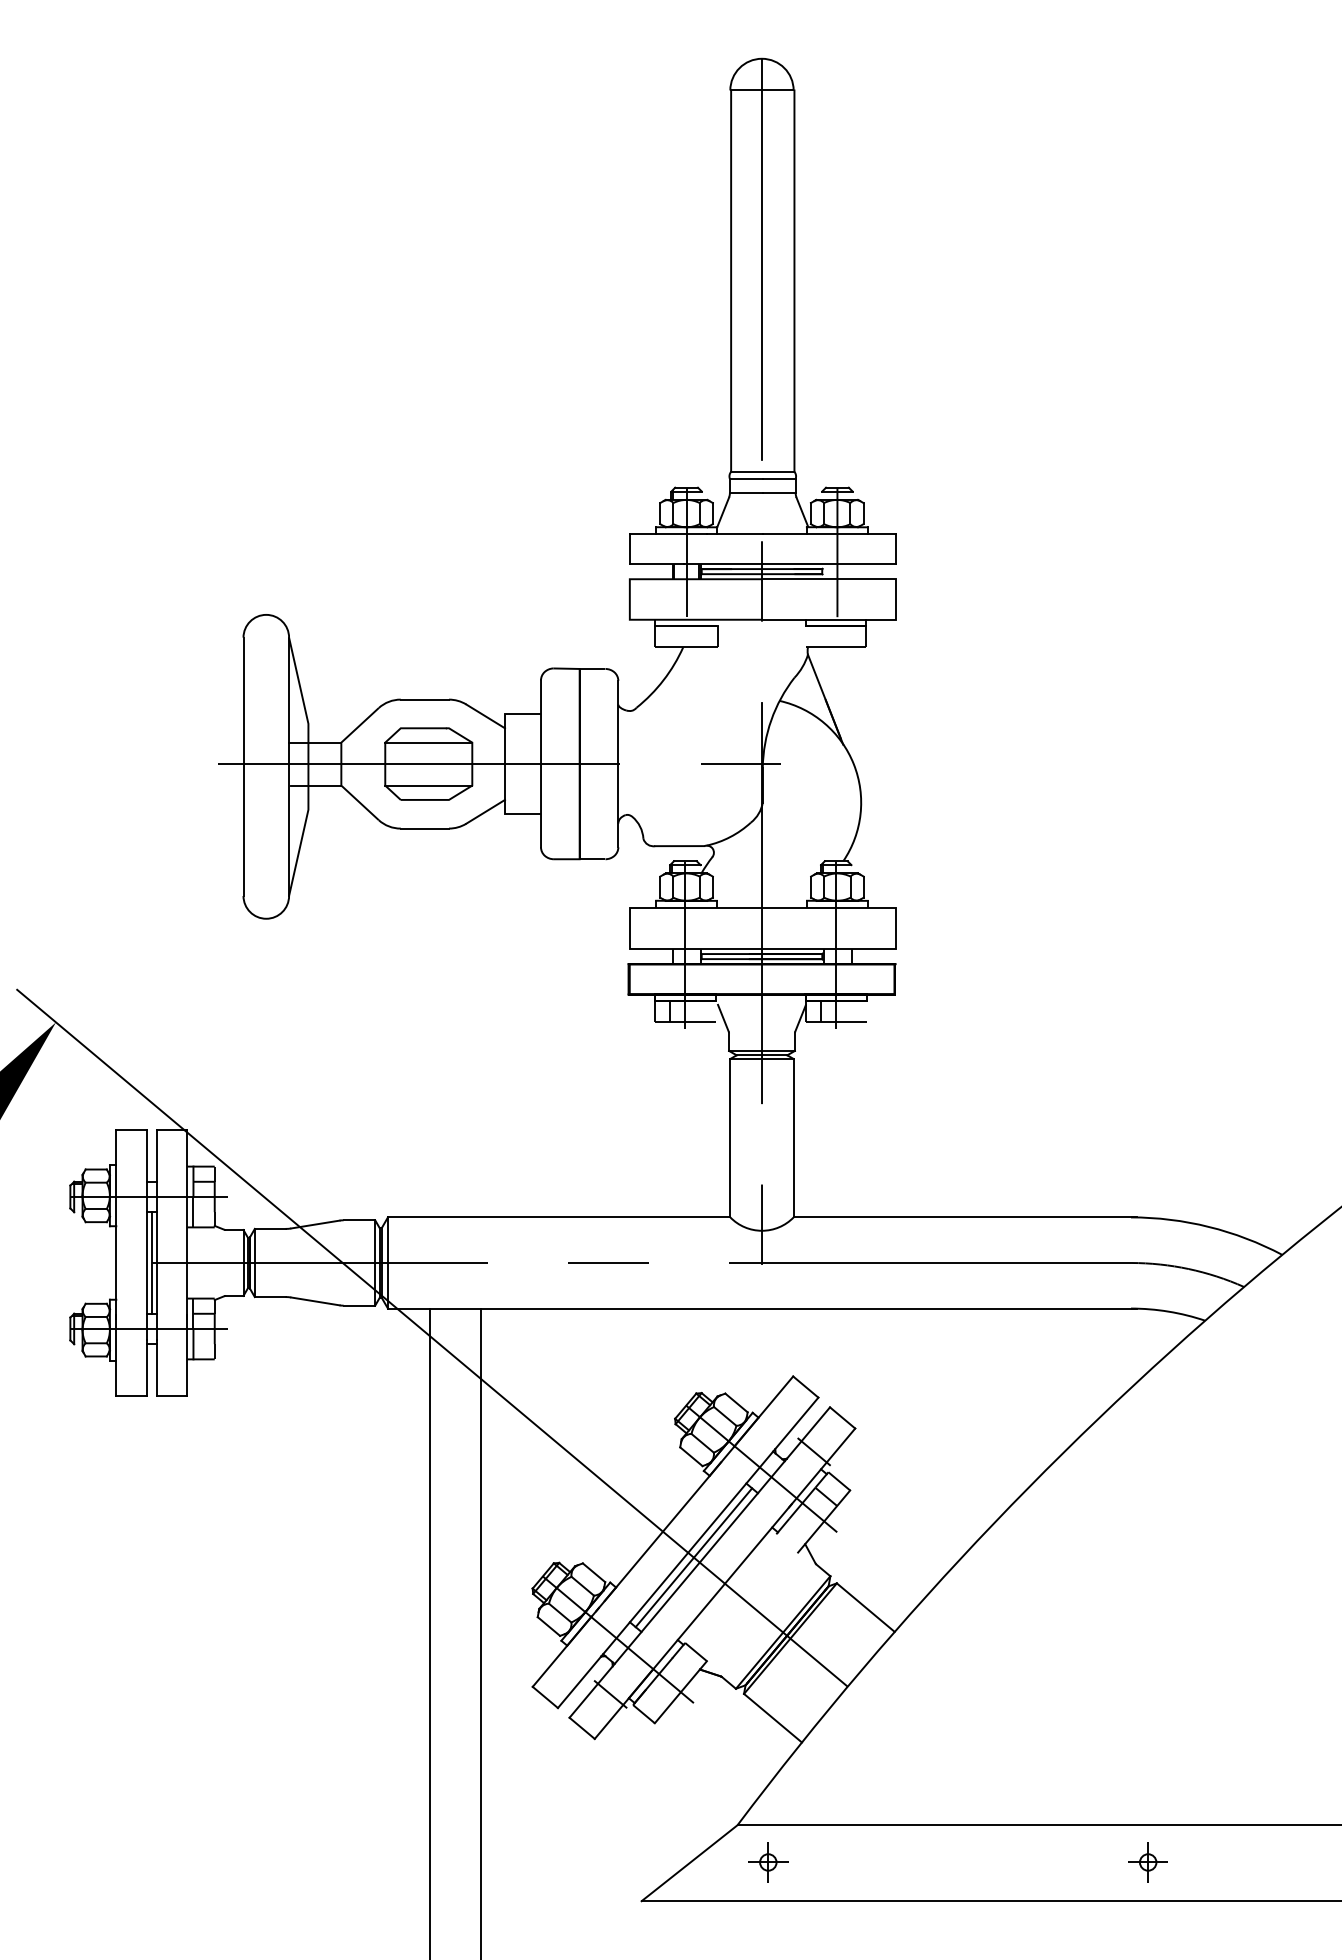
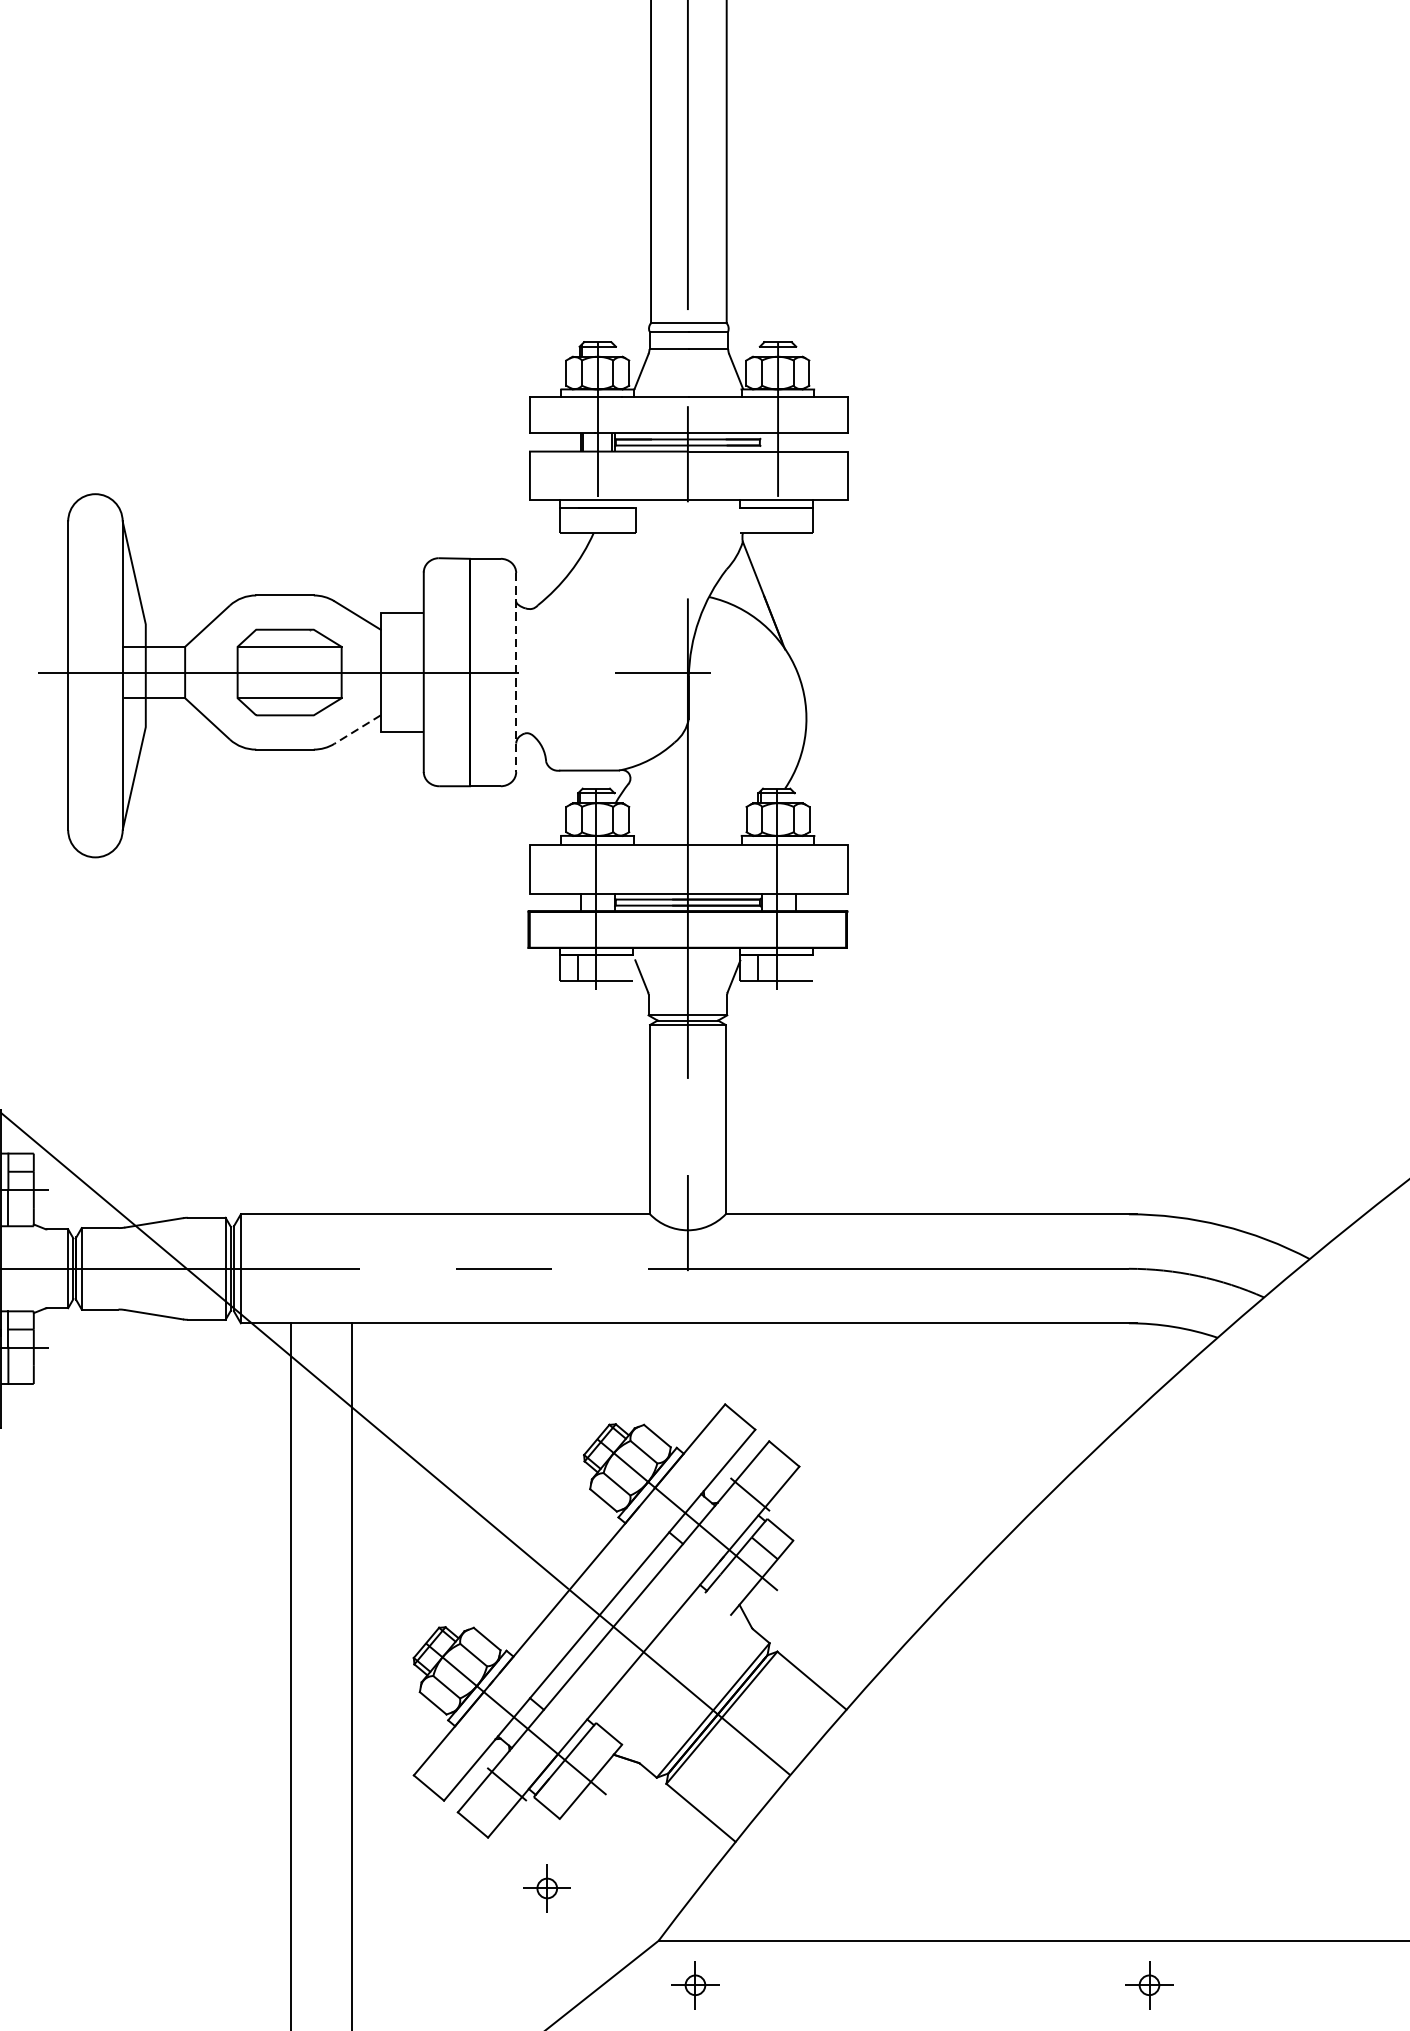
line: (618, 764) -> (516, 673), solid -> dashed
line: (485, 811) -> (357, 729), solid -> dashed
line: (693, 1557) -> (606, 1620), removed
part: (644, 1781) -> (547, 1888), added

